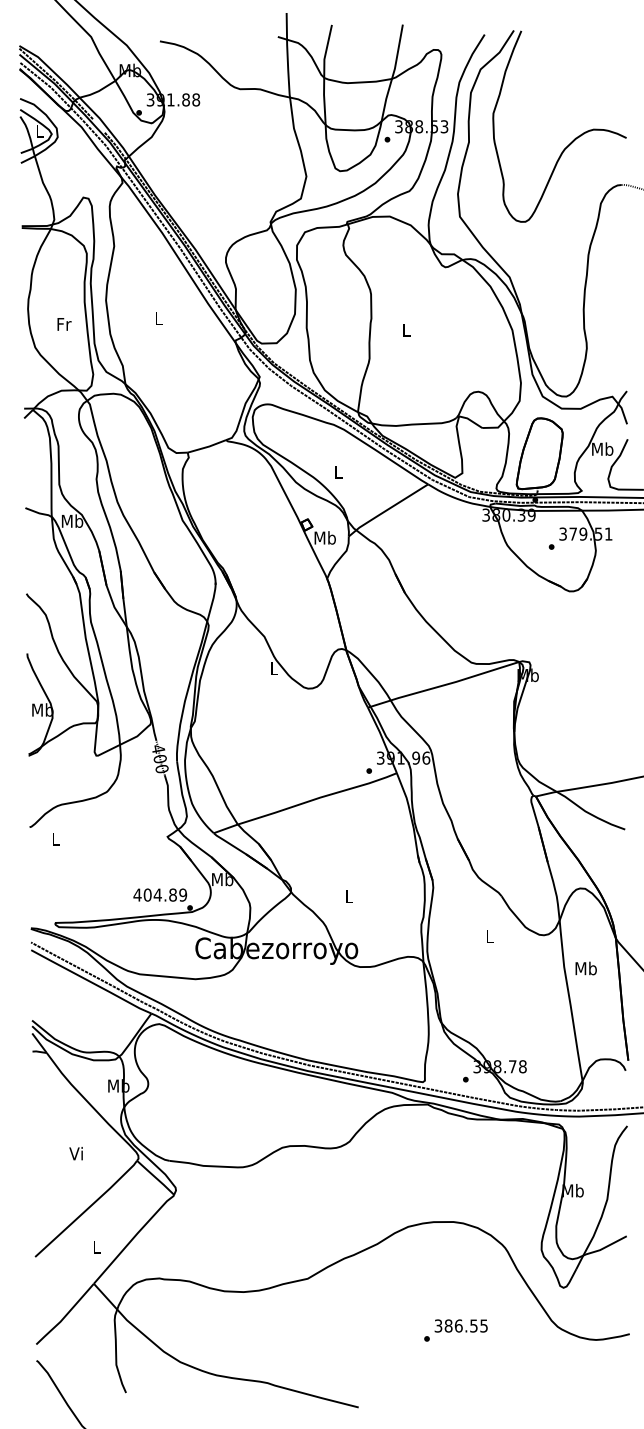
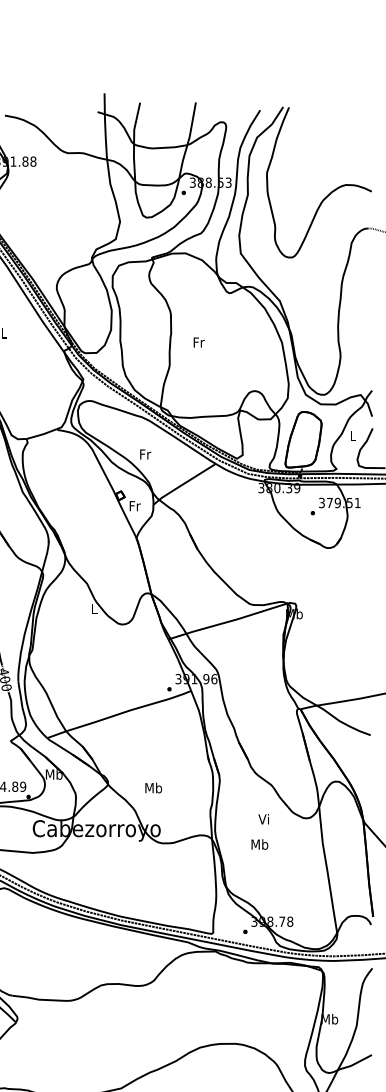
text: (407, 329) -> (199, 342), L -> Fr
text: (602, 448) -> (352, 435), Mb -> L
text: (338, 472) -> (145, 454), L -> Fr
text: (324, 537) -> (134, 505), Mb -> Fr
text: (348, 896) -> (153, 787), L -> Mb
text: (488, 935) -> (263, 818), L -> Vi
text: (585, 968) -> (259, 844), moved

